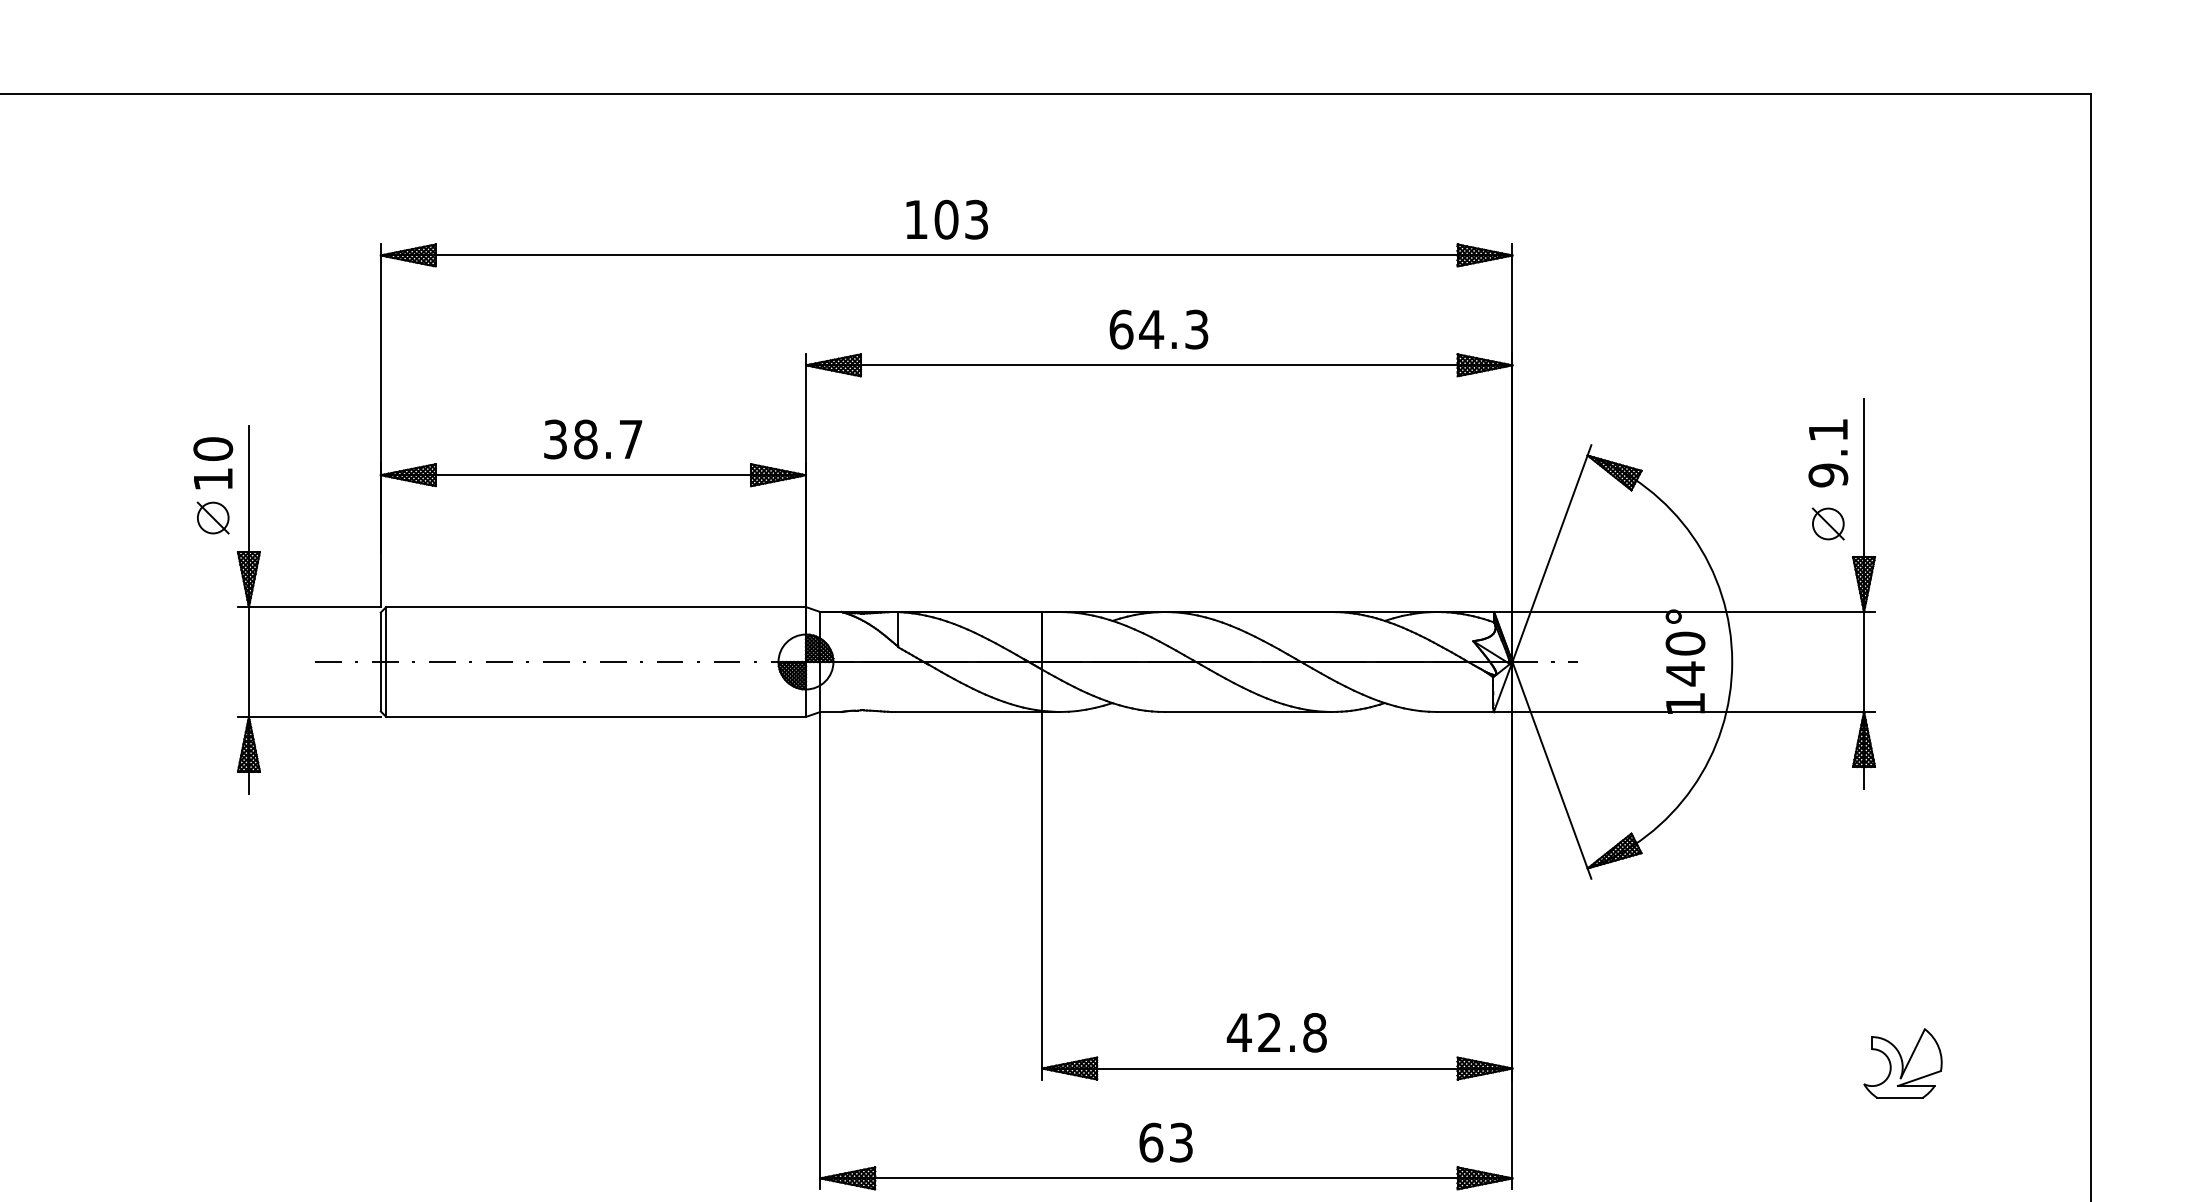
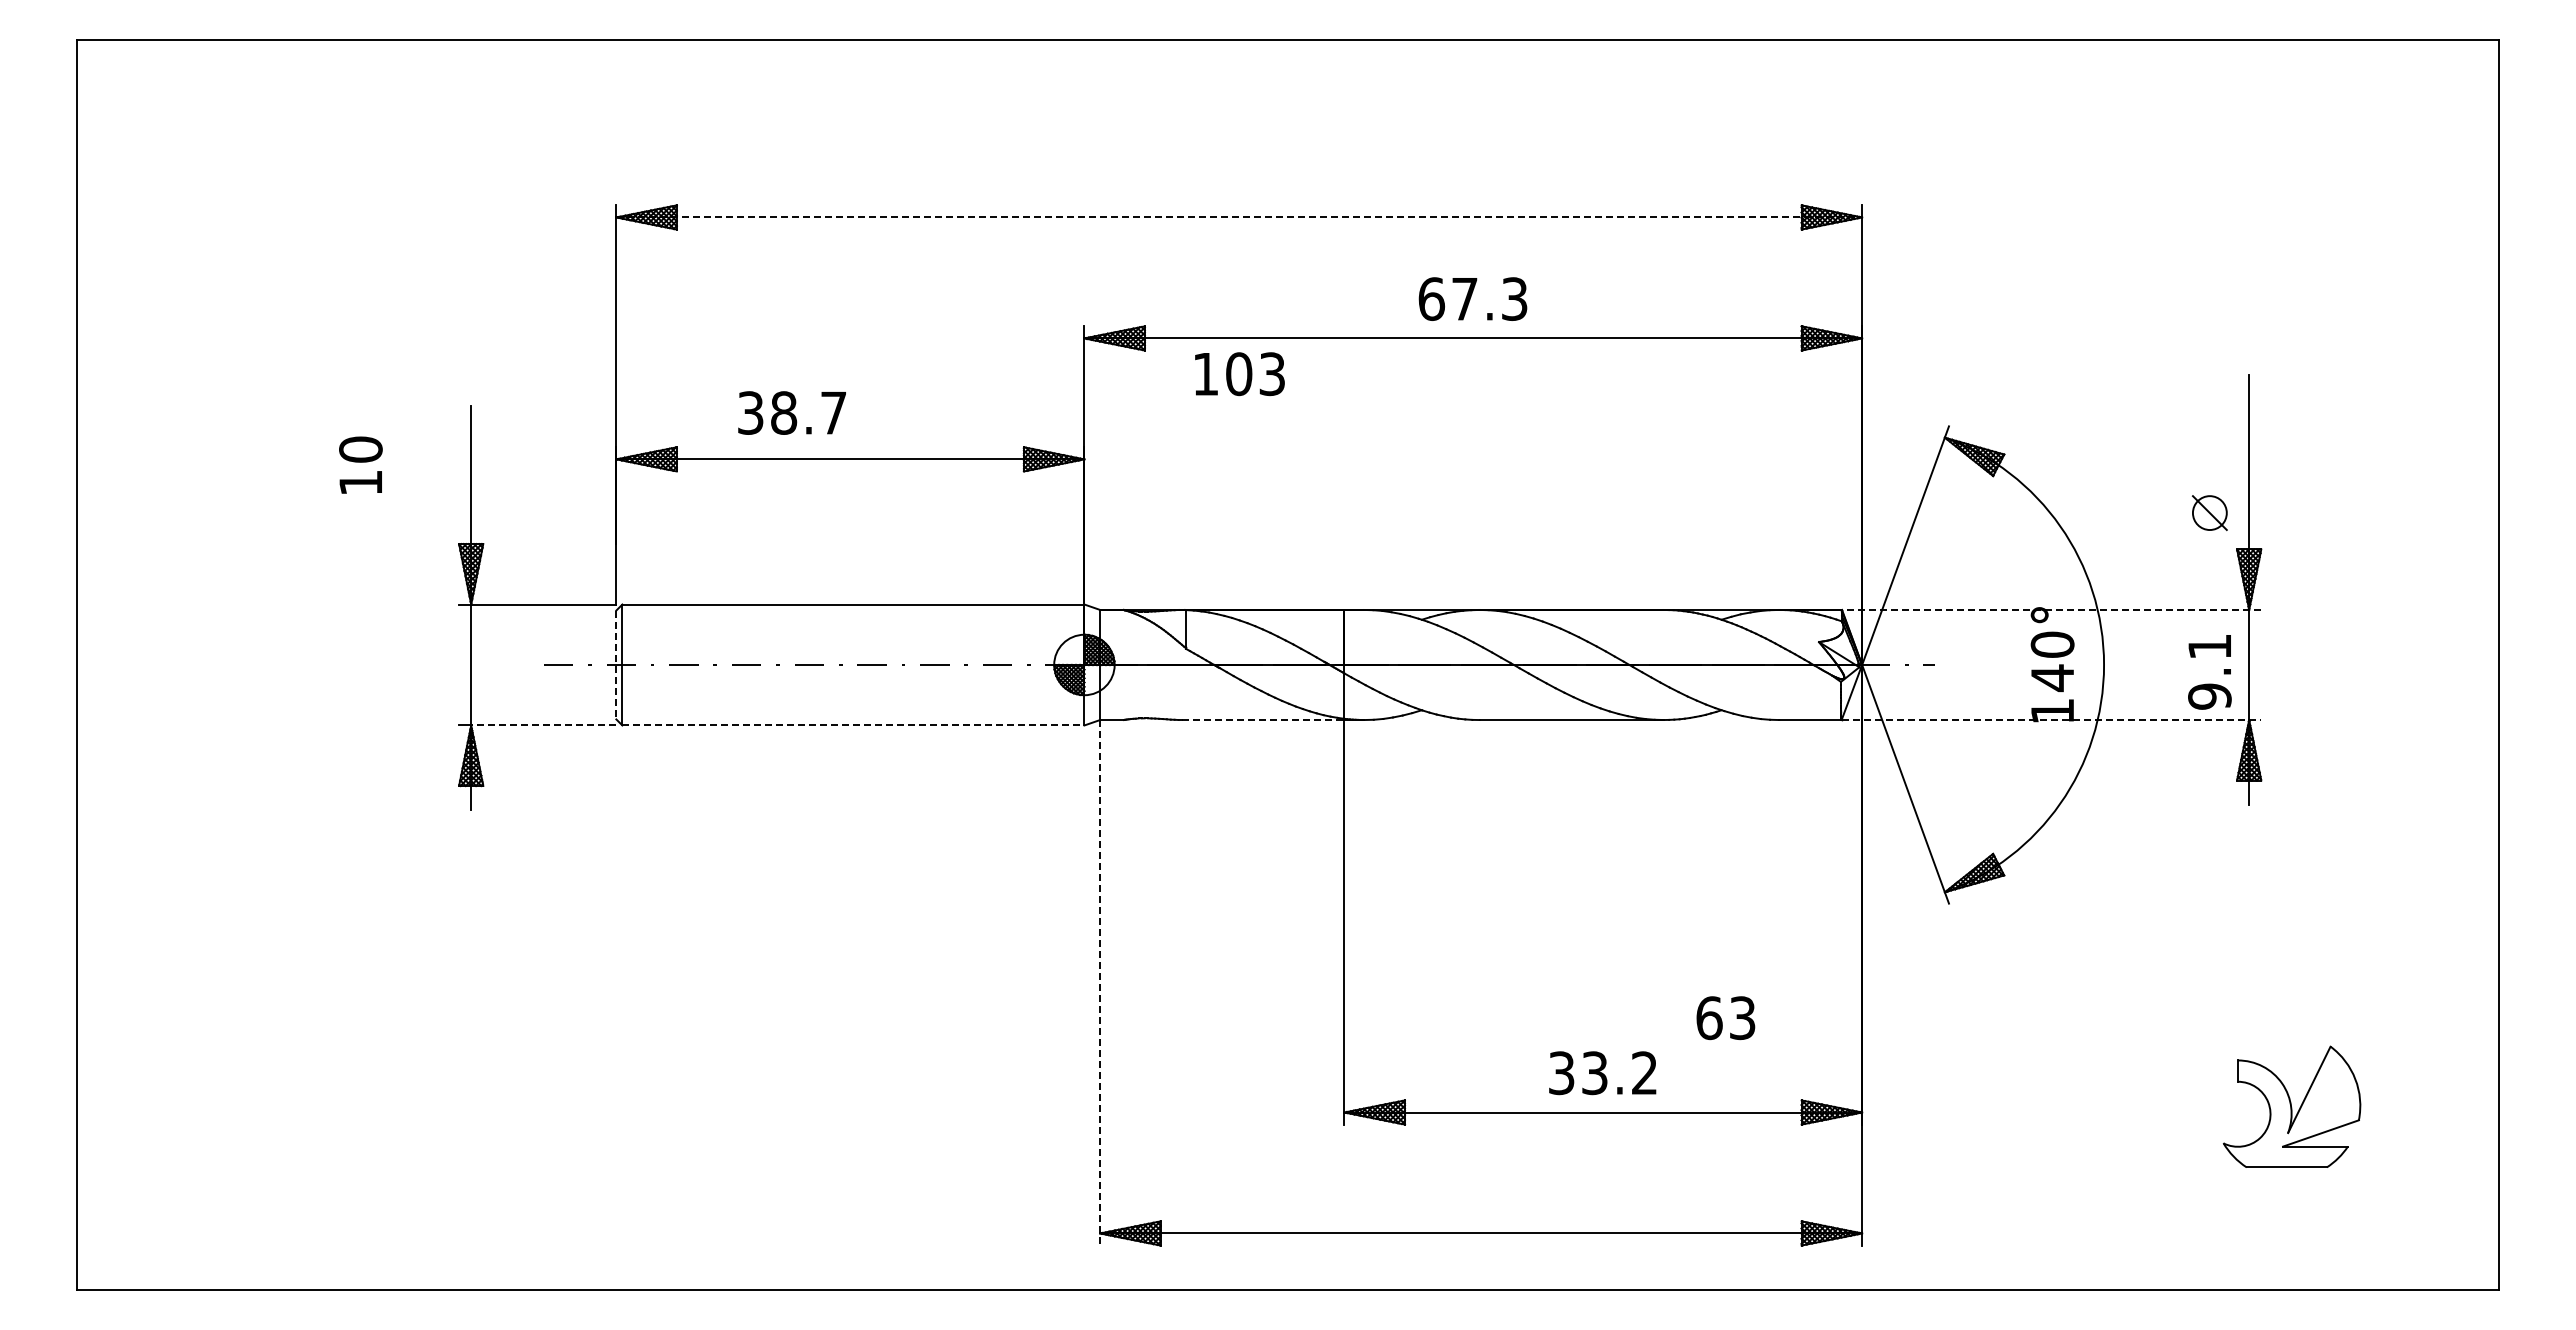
text: (946, 220) -> (1239, 374), moved
line: (946, 255) -> (1239, 217), solid -> dashed
text: (1151, 329) -> (1464, 299), 64.3 -> 67.3
text: (592, 438) -> (791, 412), moved
text: (1828, 453) -> (2209, 672), moved
text: (212, 462) -> (360, 464), moved
part: (212, 518) -> (431, 506), removed
line: (1684, 611) -> (2051, 609), solid -> dashed
line: (380, 662) -> (616, 665), solid -> dashed
line: (968, 712) -> (1263, 720), solid -> dashed
line: (1684, 712) -> (2051, 720), solid -> dashed
line: (314, 716) -> (543, 725), solid -> dashed
line: (596, 716) -> (853, 725), solid -> dashed
line: (820, 950) -> (1100, 982), solid -> dashed
text: (1276, 1033) -> (1602, 1073), 42.8 -> 33.2
part: (1902, 1063) -> (2291, 1106), size x1.6
text: (1165, 1143) -> (1725, 1018), moved

